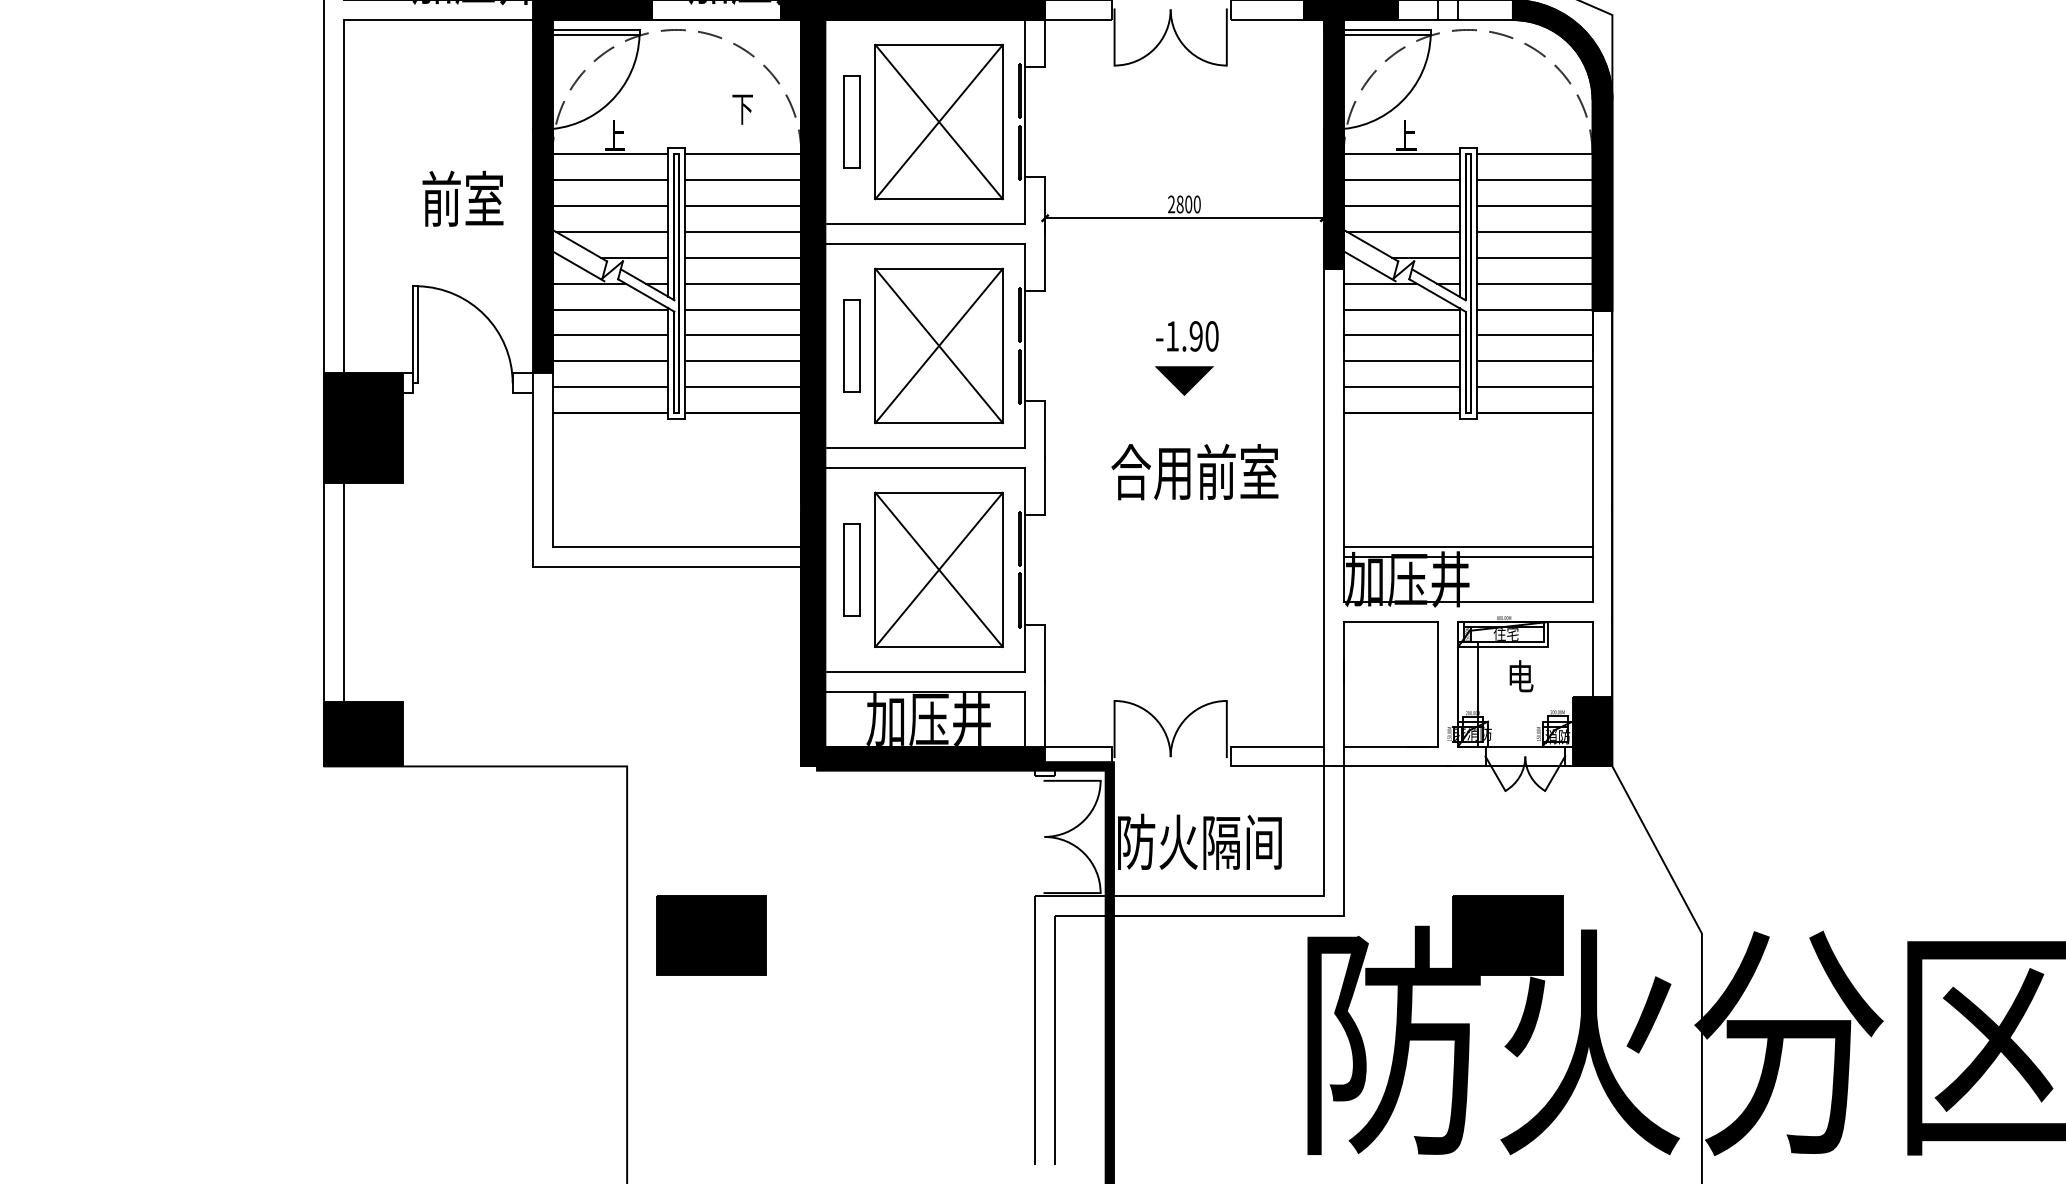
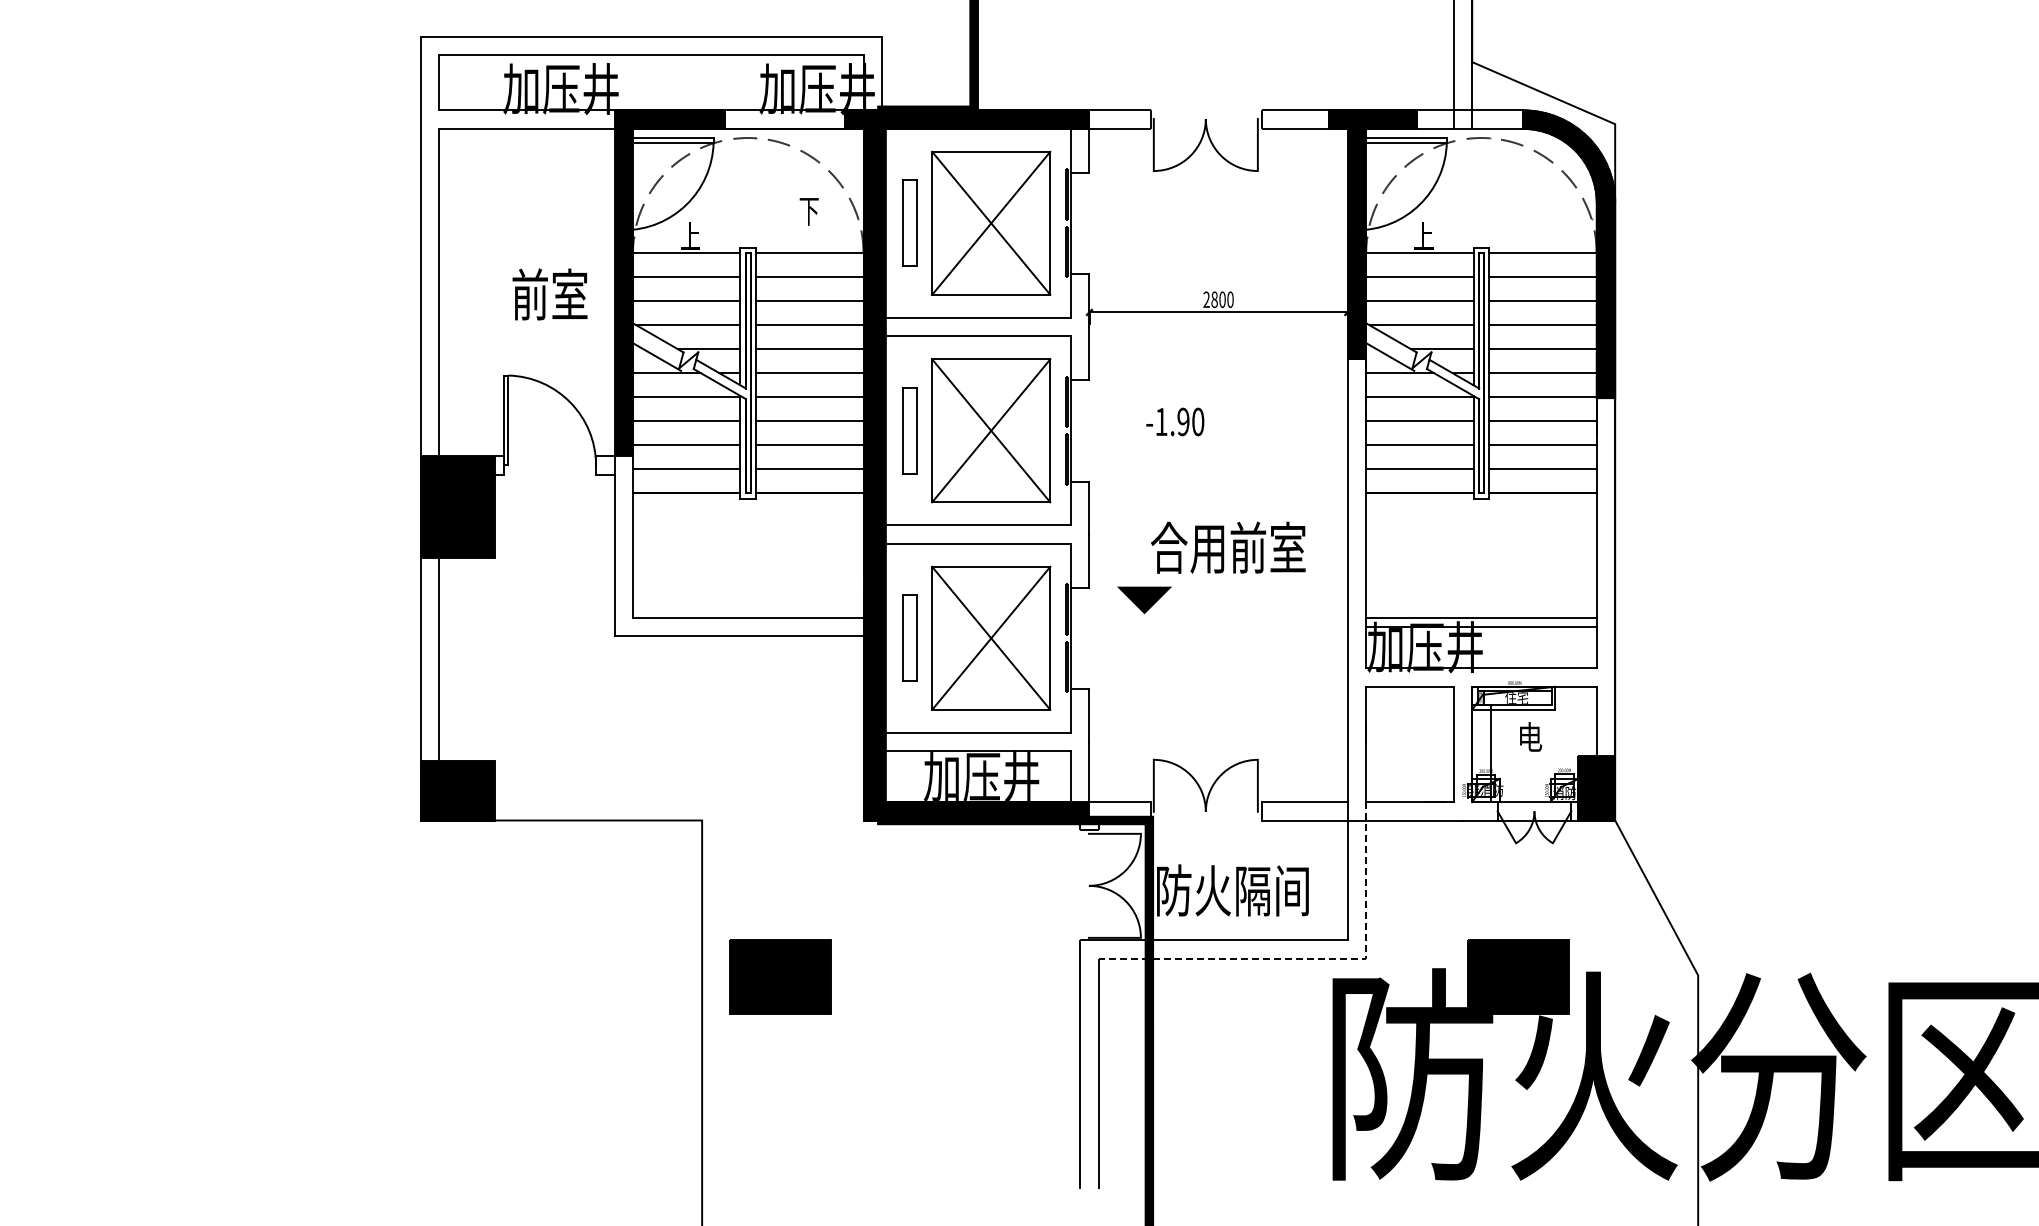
text: (1187, 335) -> (1175, 421), moved
part: (1184, 380) -> (1144, 599), moved
line: (1284, 915) -> (1311, 958), solid -> dashed

